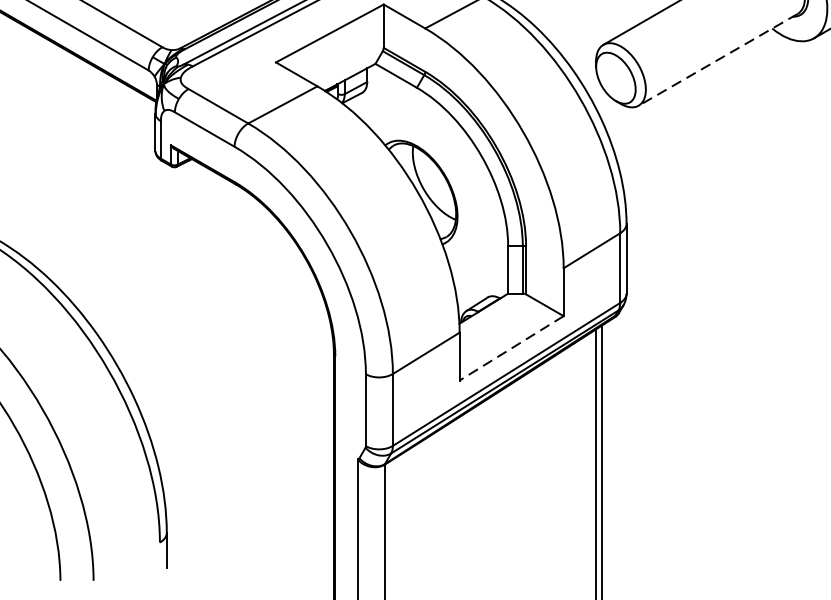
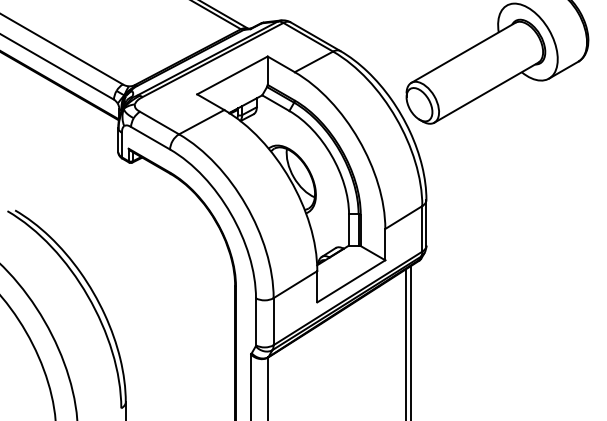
line: (716, 59) -> (485, 92), dashed -> solid
line: (510, 348) -> (350, 281), dashed -> solid

